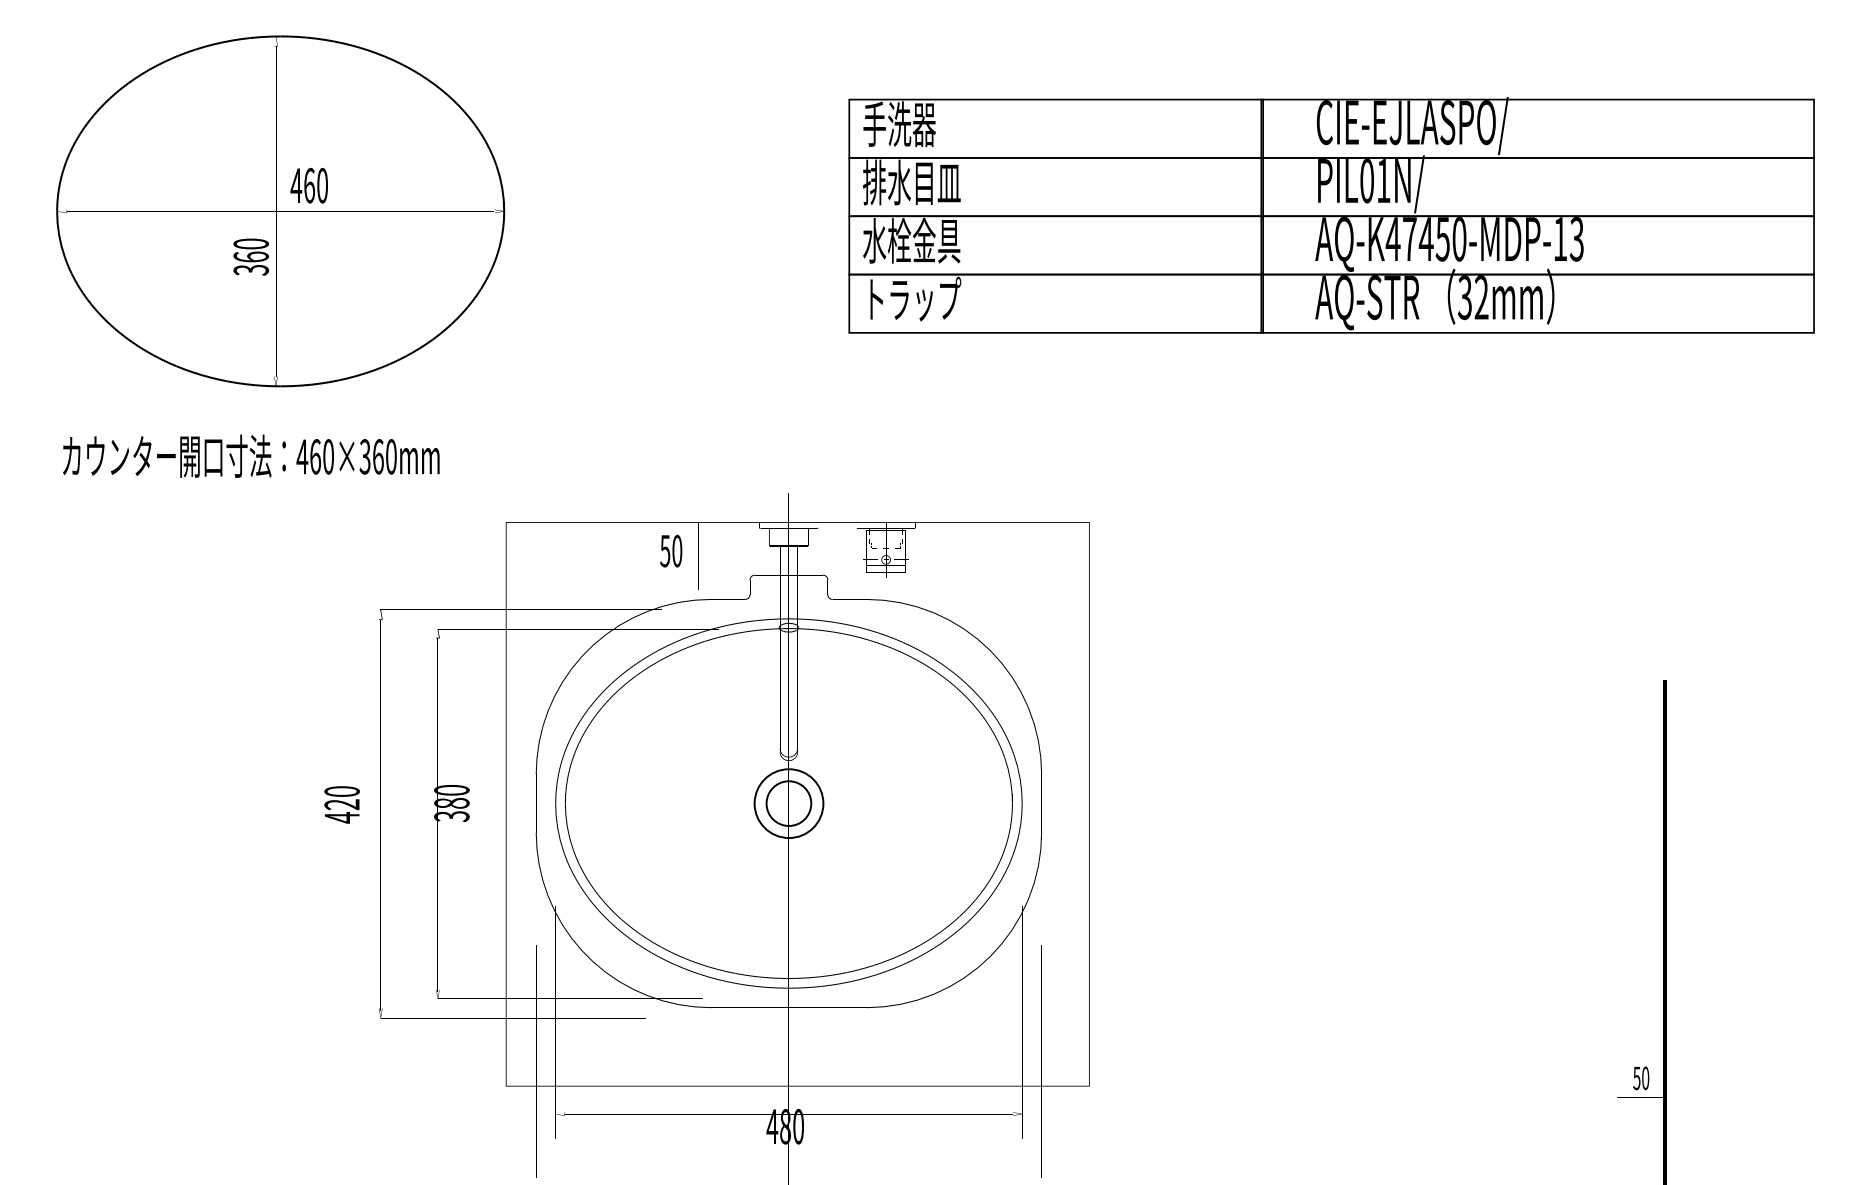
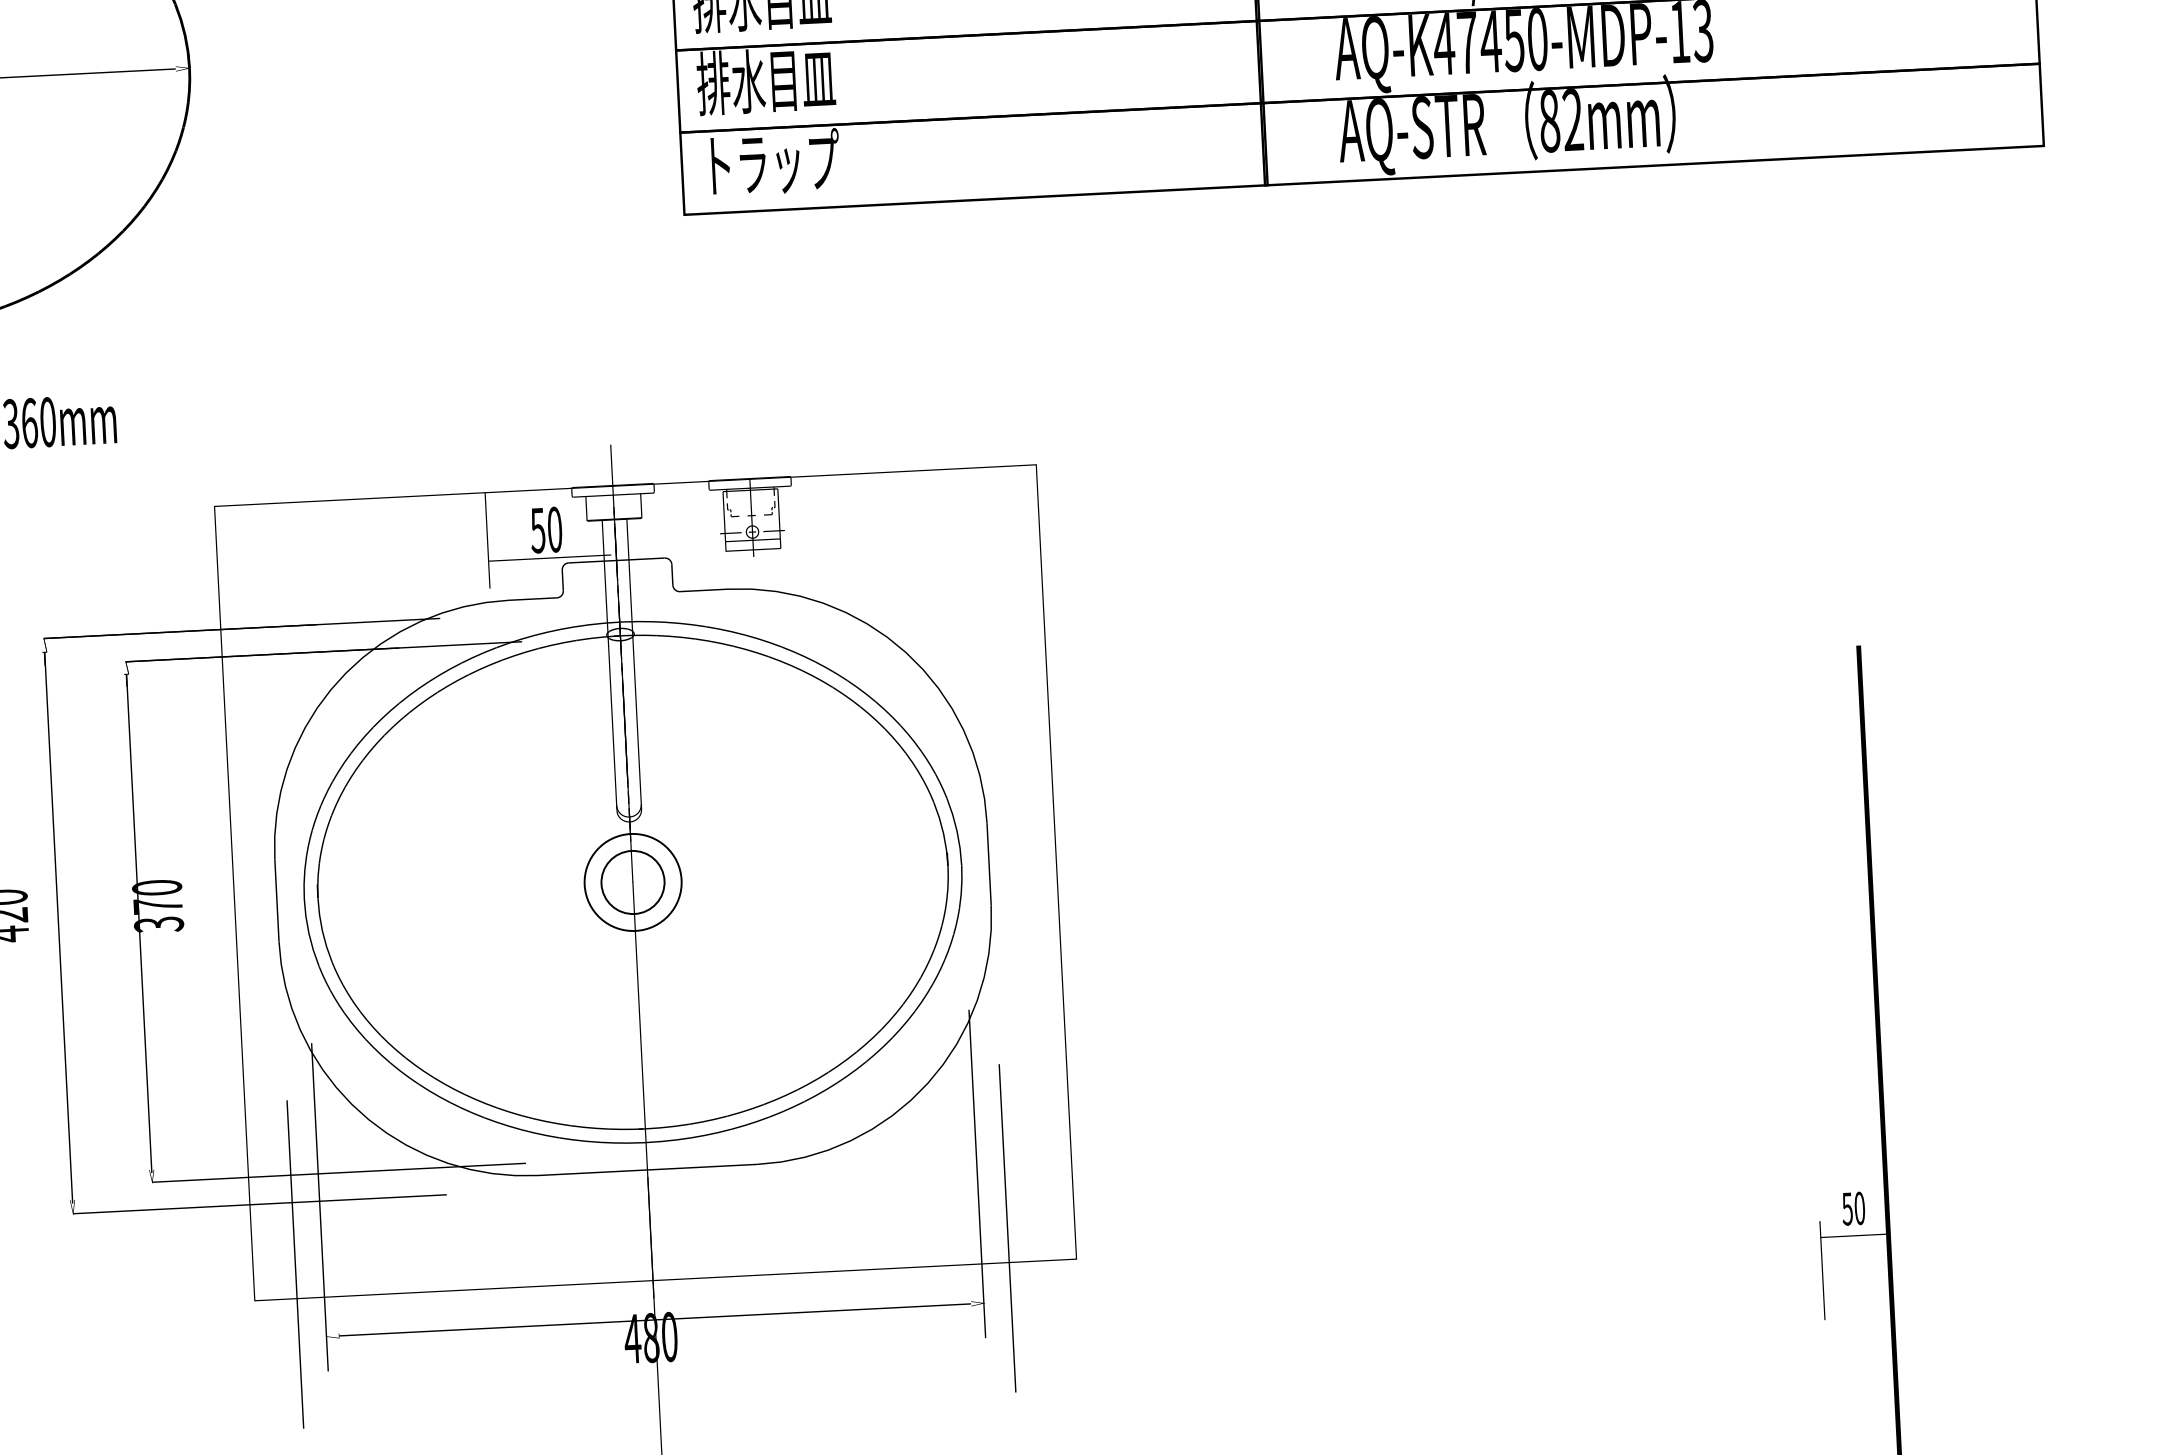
text: (911, 240) -> (765, 80), 水栓金具 -> 排水目皿
text: (1465, 297) -> (1550, 120), 32mm -> 82mm
text: (671, 550) -> (546, 529), moved
text: (451, 803) -> (157, 906), 380 -> 370

